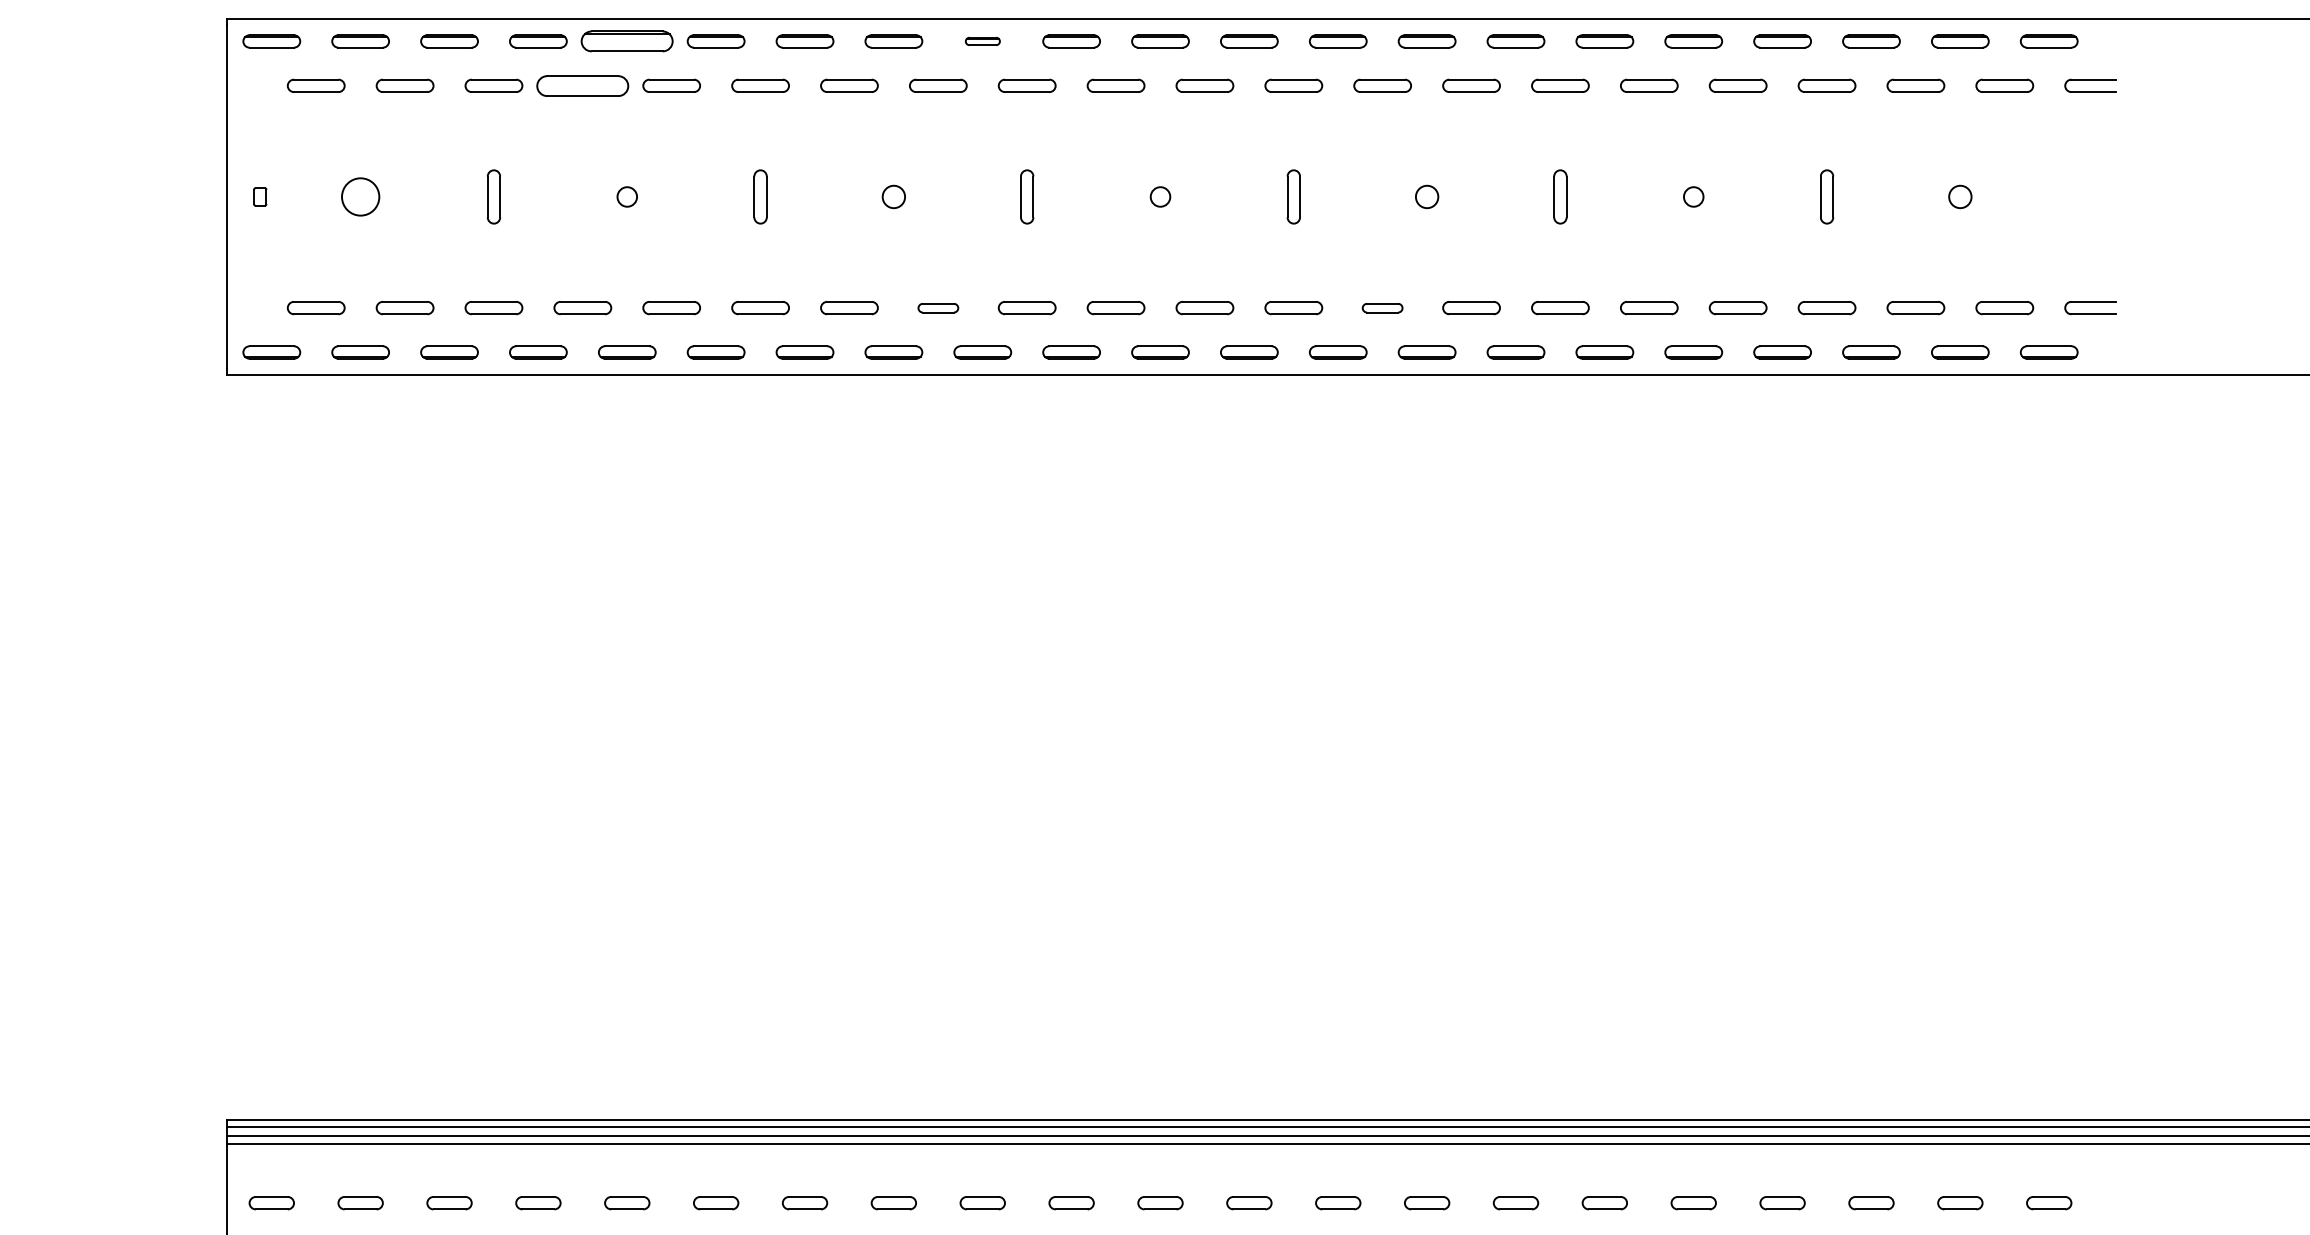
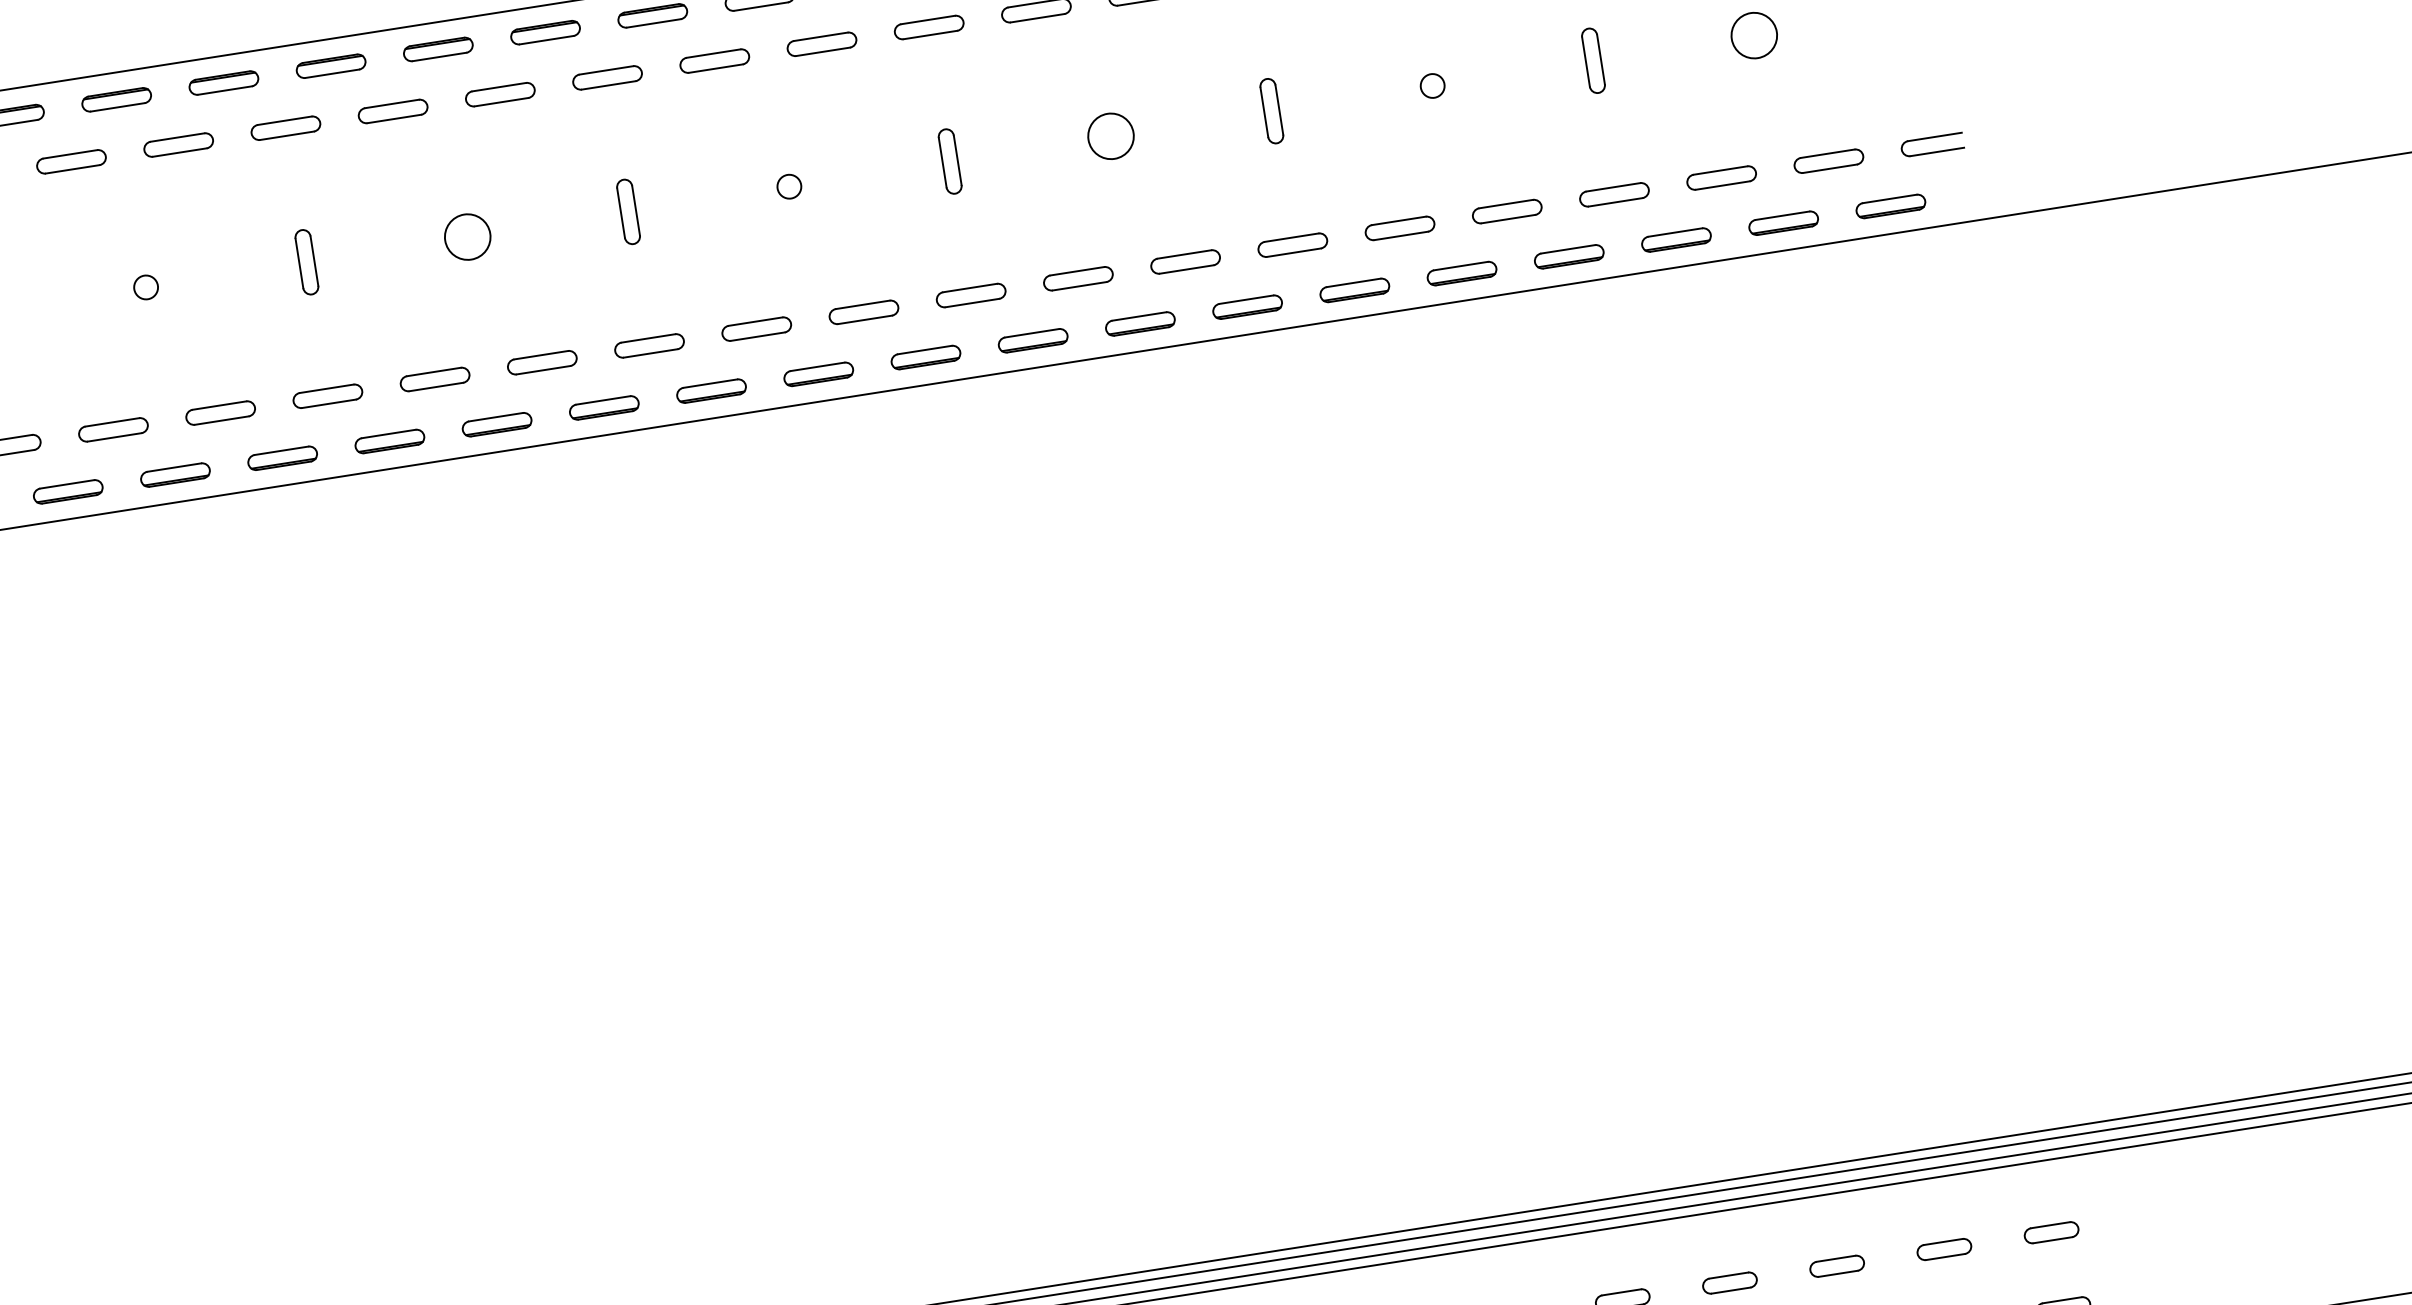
part: (627, 41) -> (116, 99), size x0.62
part: (982, 41) -> (545, 32), size x1.67
part: (582, 85) -> (71, 161), size x0.62
circle: (893, 196) -> (467, 236), size x1.67
circle: (1426, 196) -> (1110, 135), size x1.67
circle: (1960, 196) -> (1754, 35), size x1.67
part: (938, 308) -> (542, 363), size x1.43
part: (1382, 308) -> (1078, 279), size x1.43

